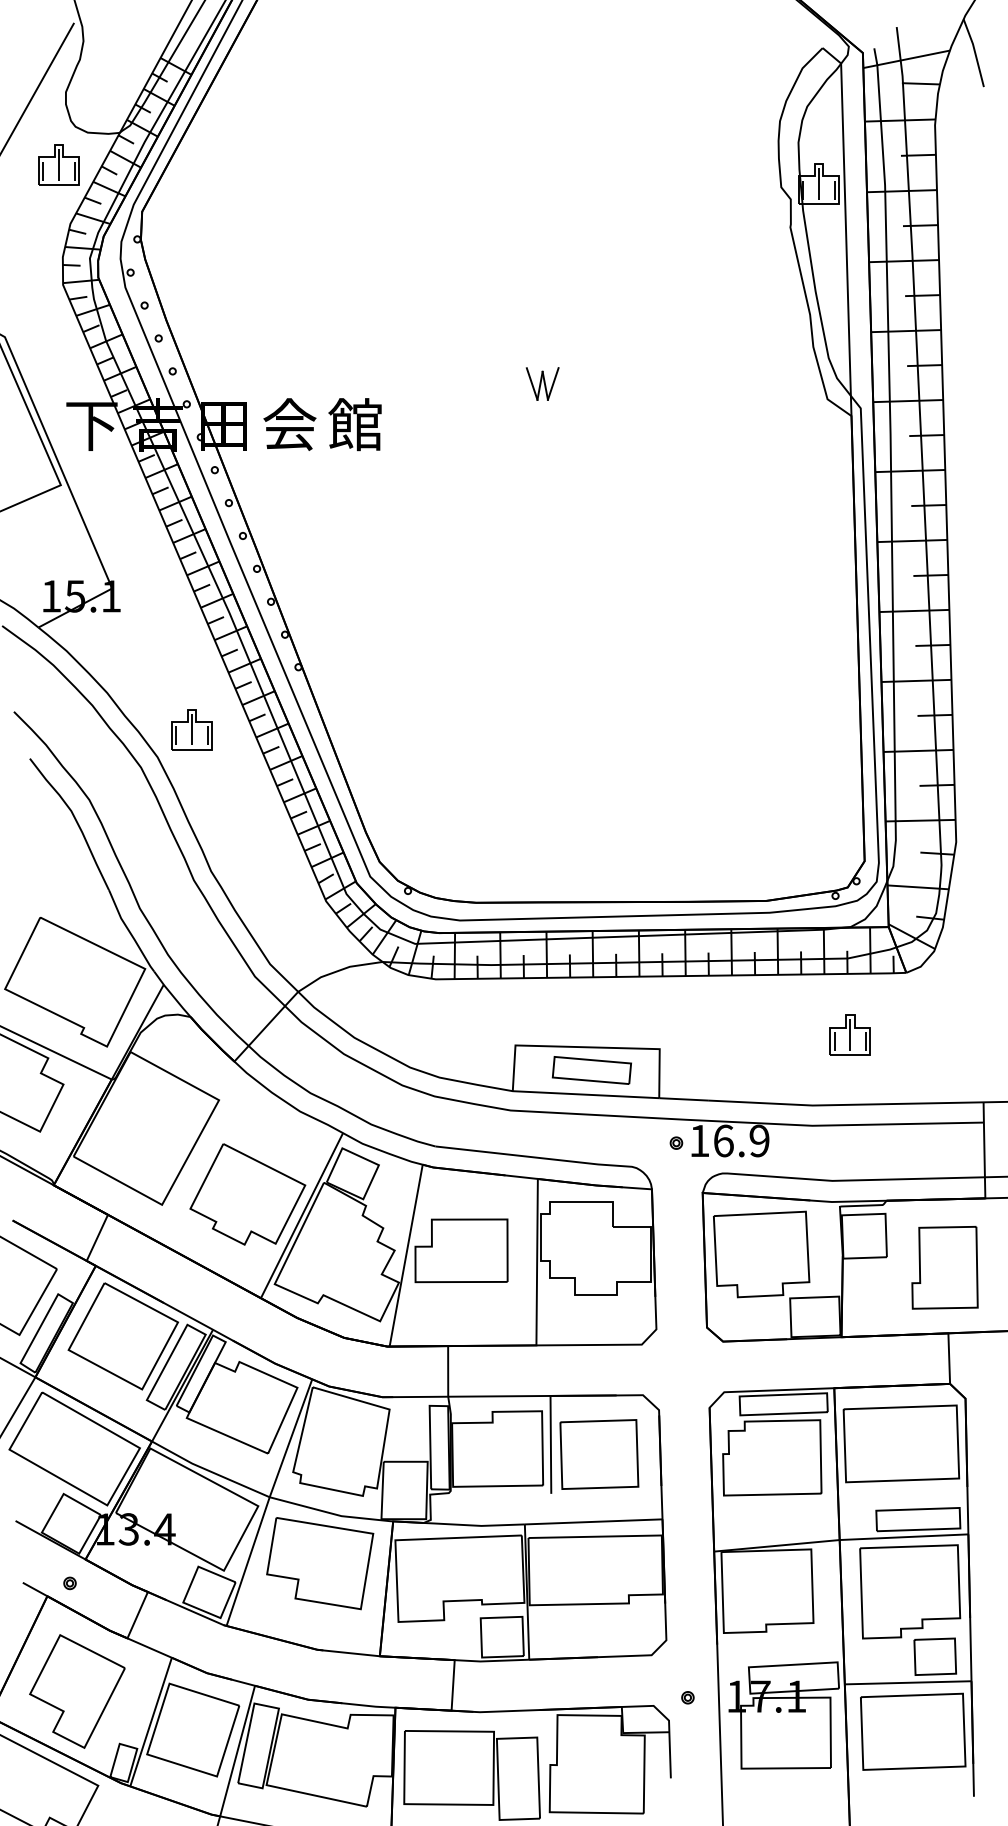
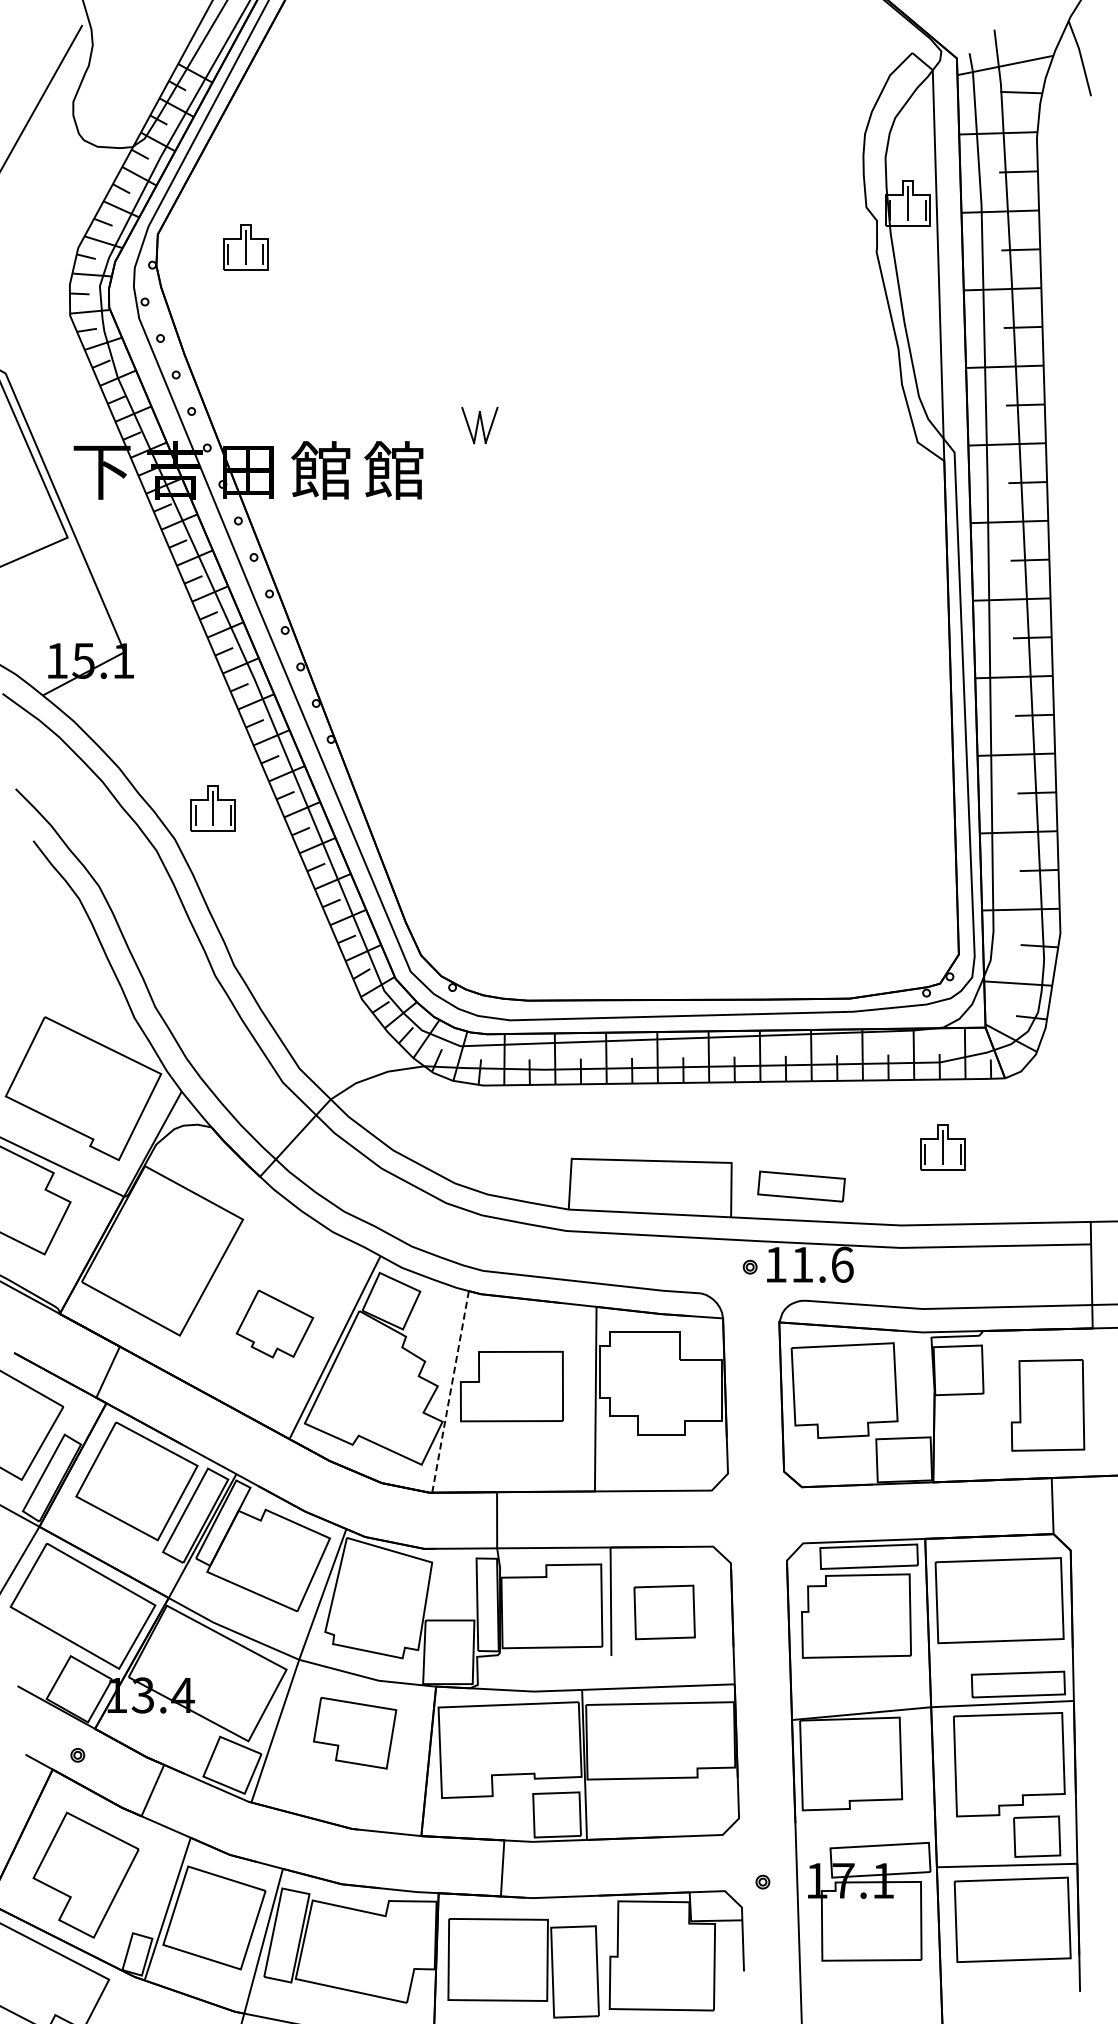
part: (58, 164) -> (245, 247), moved
part: (542, 384) -> (479, 425), moved
text: (289, 424) -> (321, 470), 会 -> 館
part: (591, 1070) -> (801, 1186), moved
text: (741, 1140) -> (822, 1264), 16.9 -> 11.6
part: (247, 1193) -> (274, 1323), size x0.6
line: (406, 1255) -> (450, 1391), solid -> dashed
part: (599, 1454) -> (664, 1612), size x0.7
part: (319, 1562) -> (354, 1732), size x0.7

